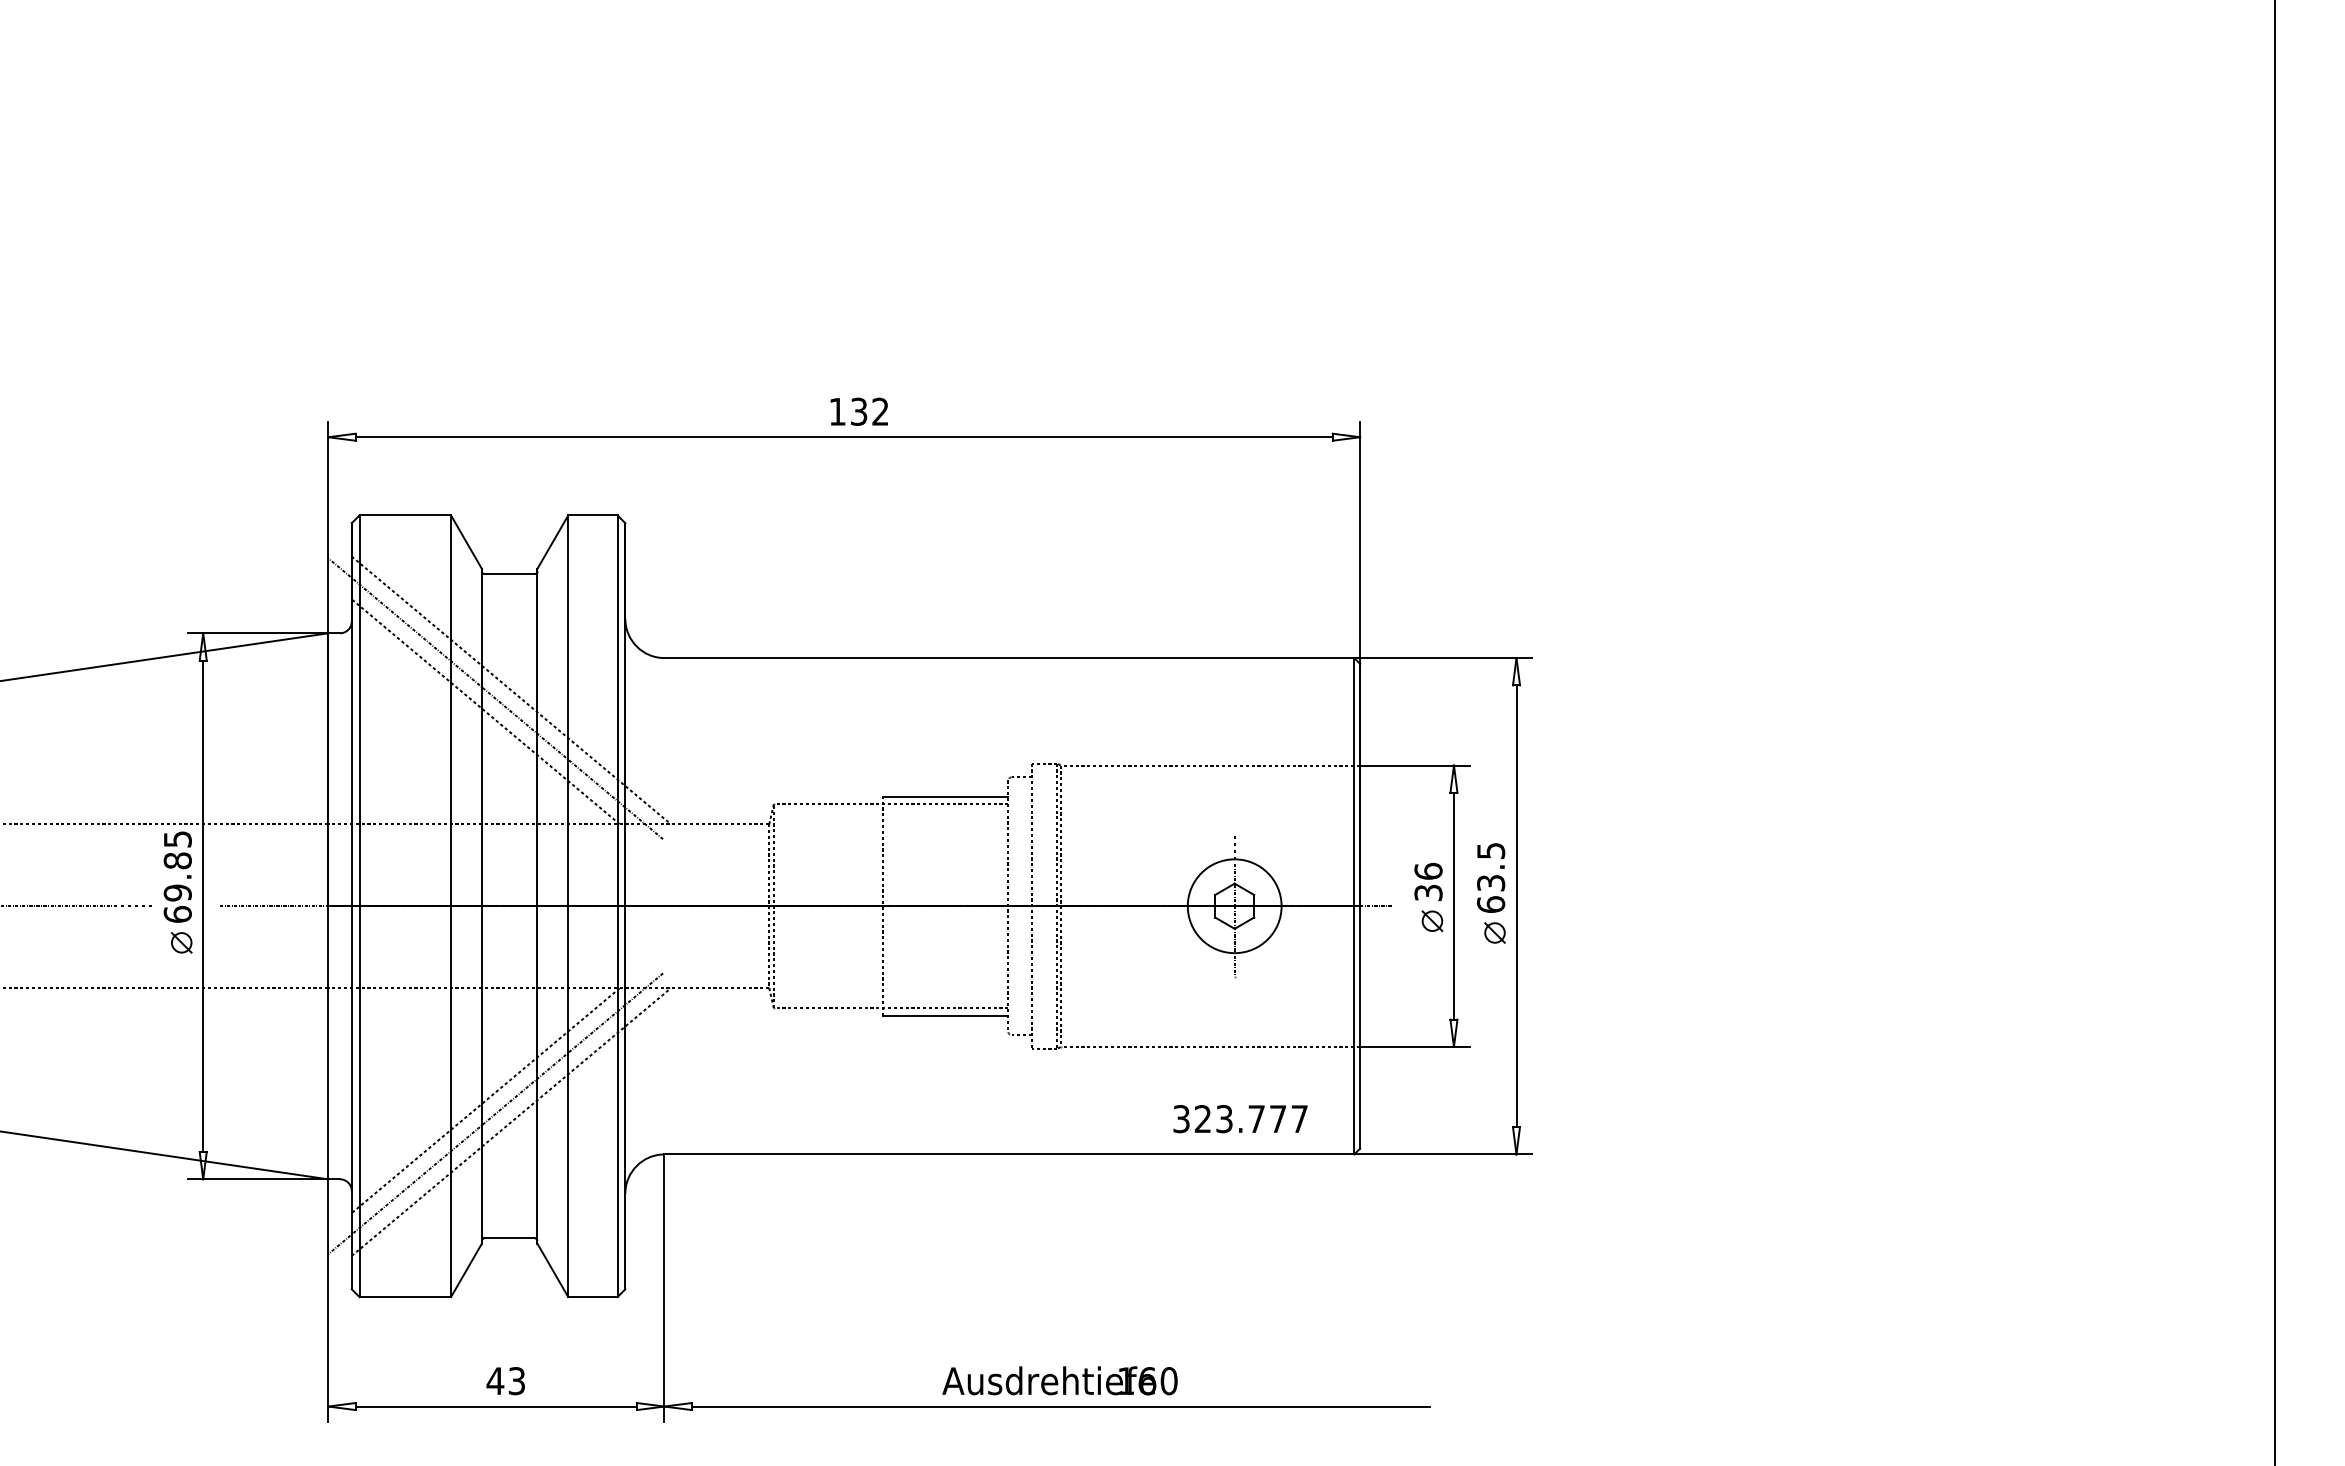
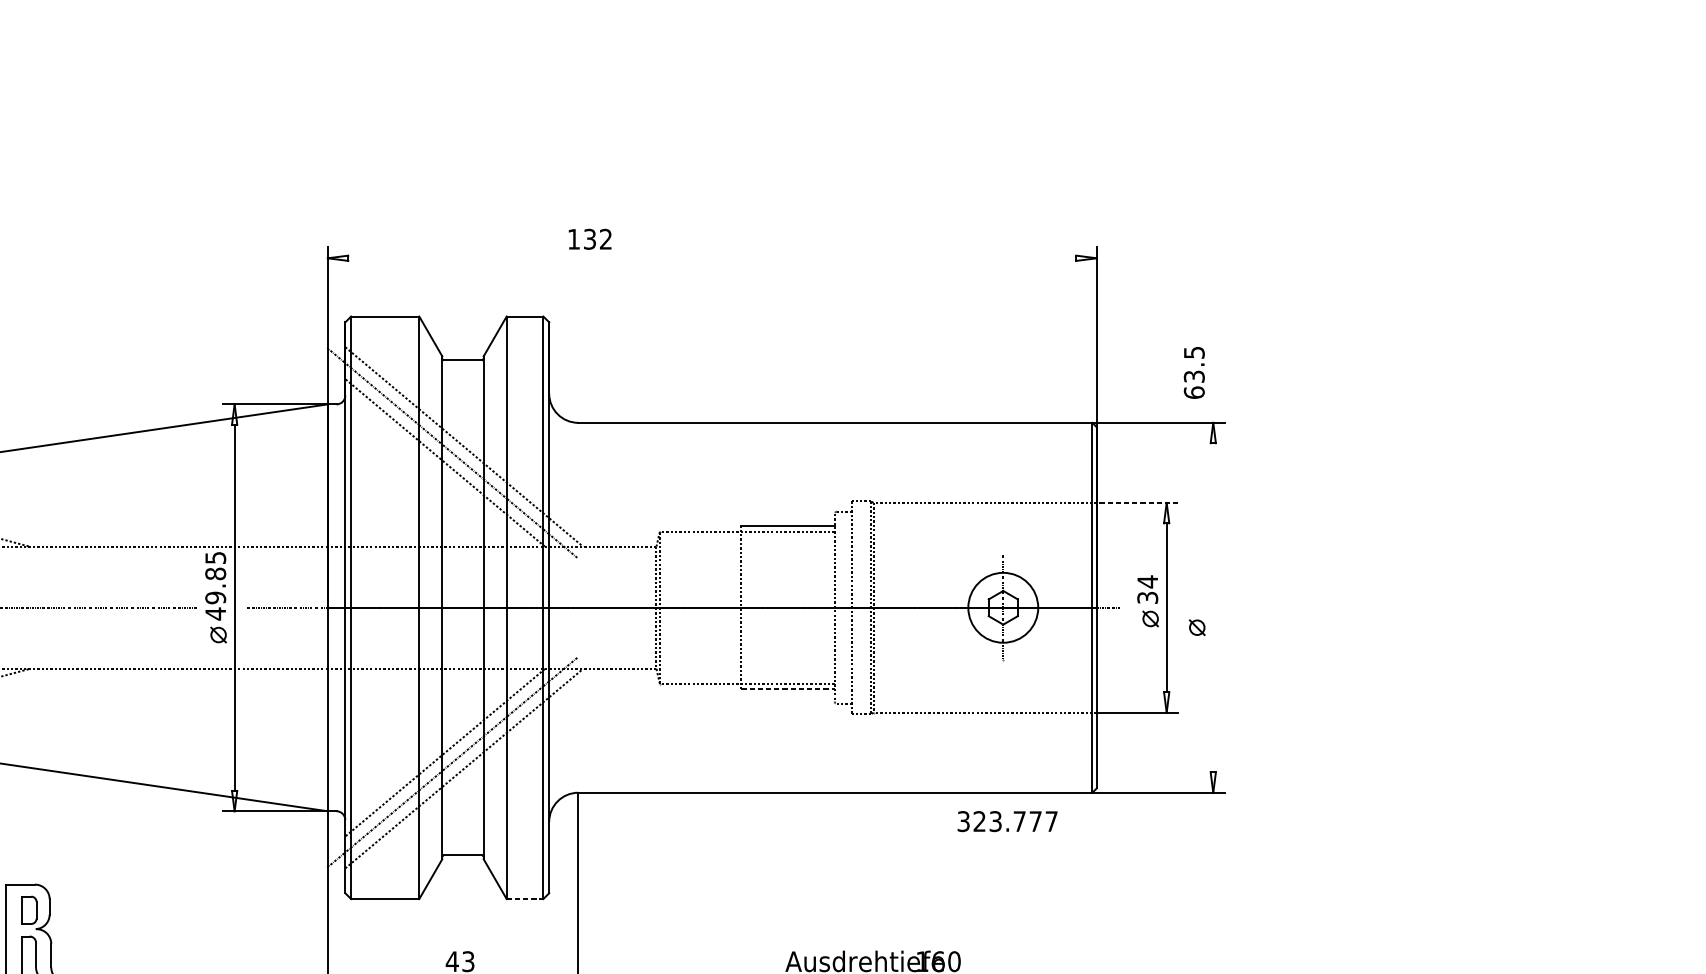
text: (858, 411) -> (589, 239), moved
line: (843, 437) -> (711, 258), removed
line: (1414, 765) -> (1137, 502), solid -> dashed
text: (1428, 871) -> (1147, 581), 36 -> 34
text: (1491, 877) -> (1194, 372), moved
line: (1516, 906) -> (1213, 607), removed
text: (177, 914) -> (215, 613), 69.85 -> 49.85
line: (945, 1015) -> (787, 689), solid -> dashed
text: (1240, 1119) -> (1007, 821), moved
line: (592, 1297) -> (524, 899), solid -> dashed

